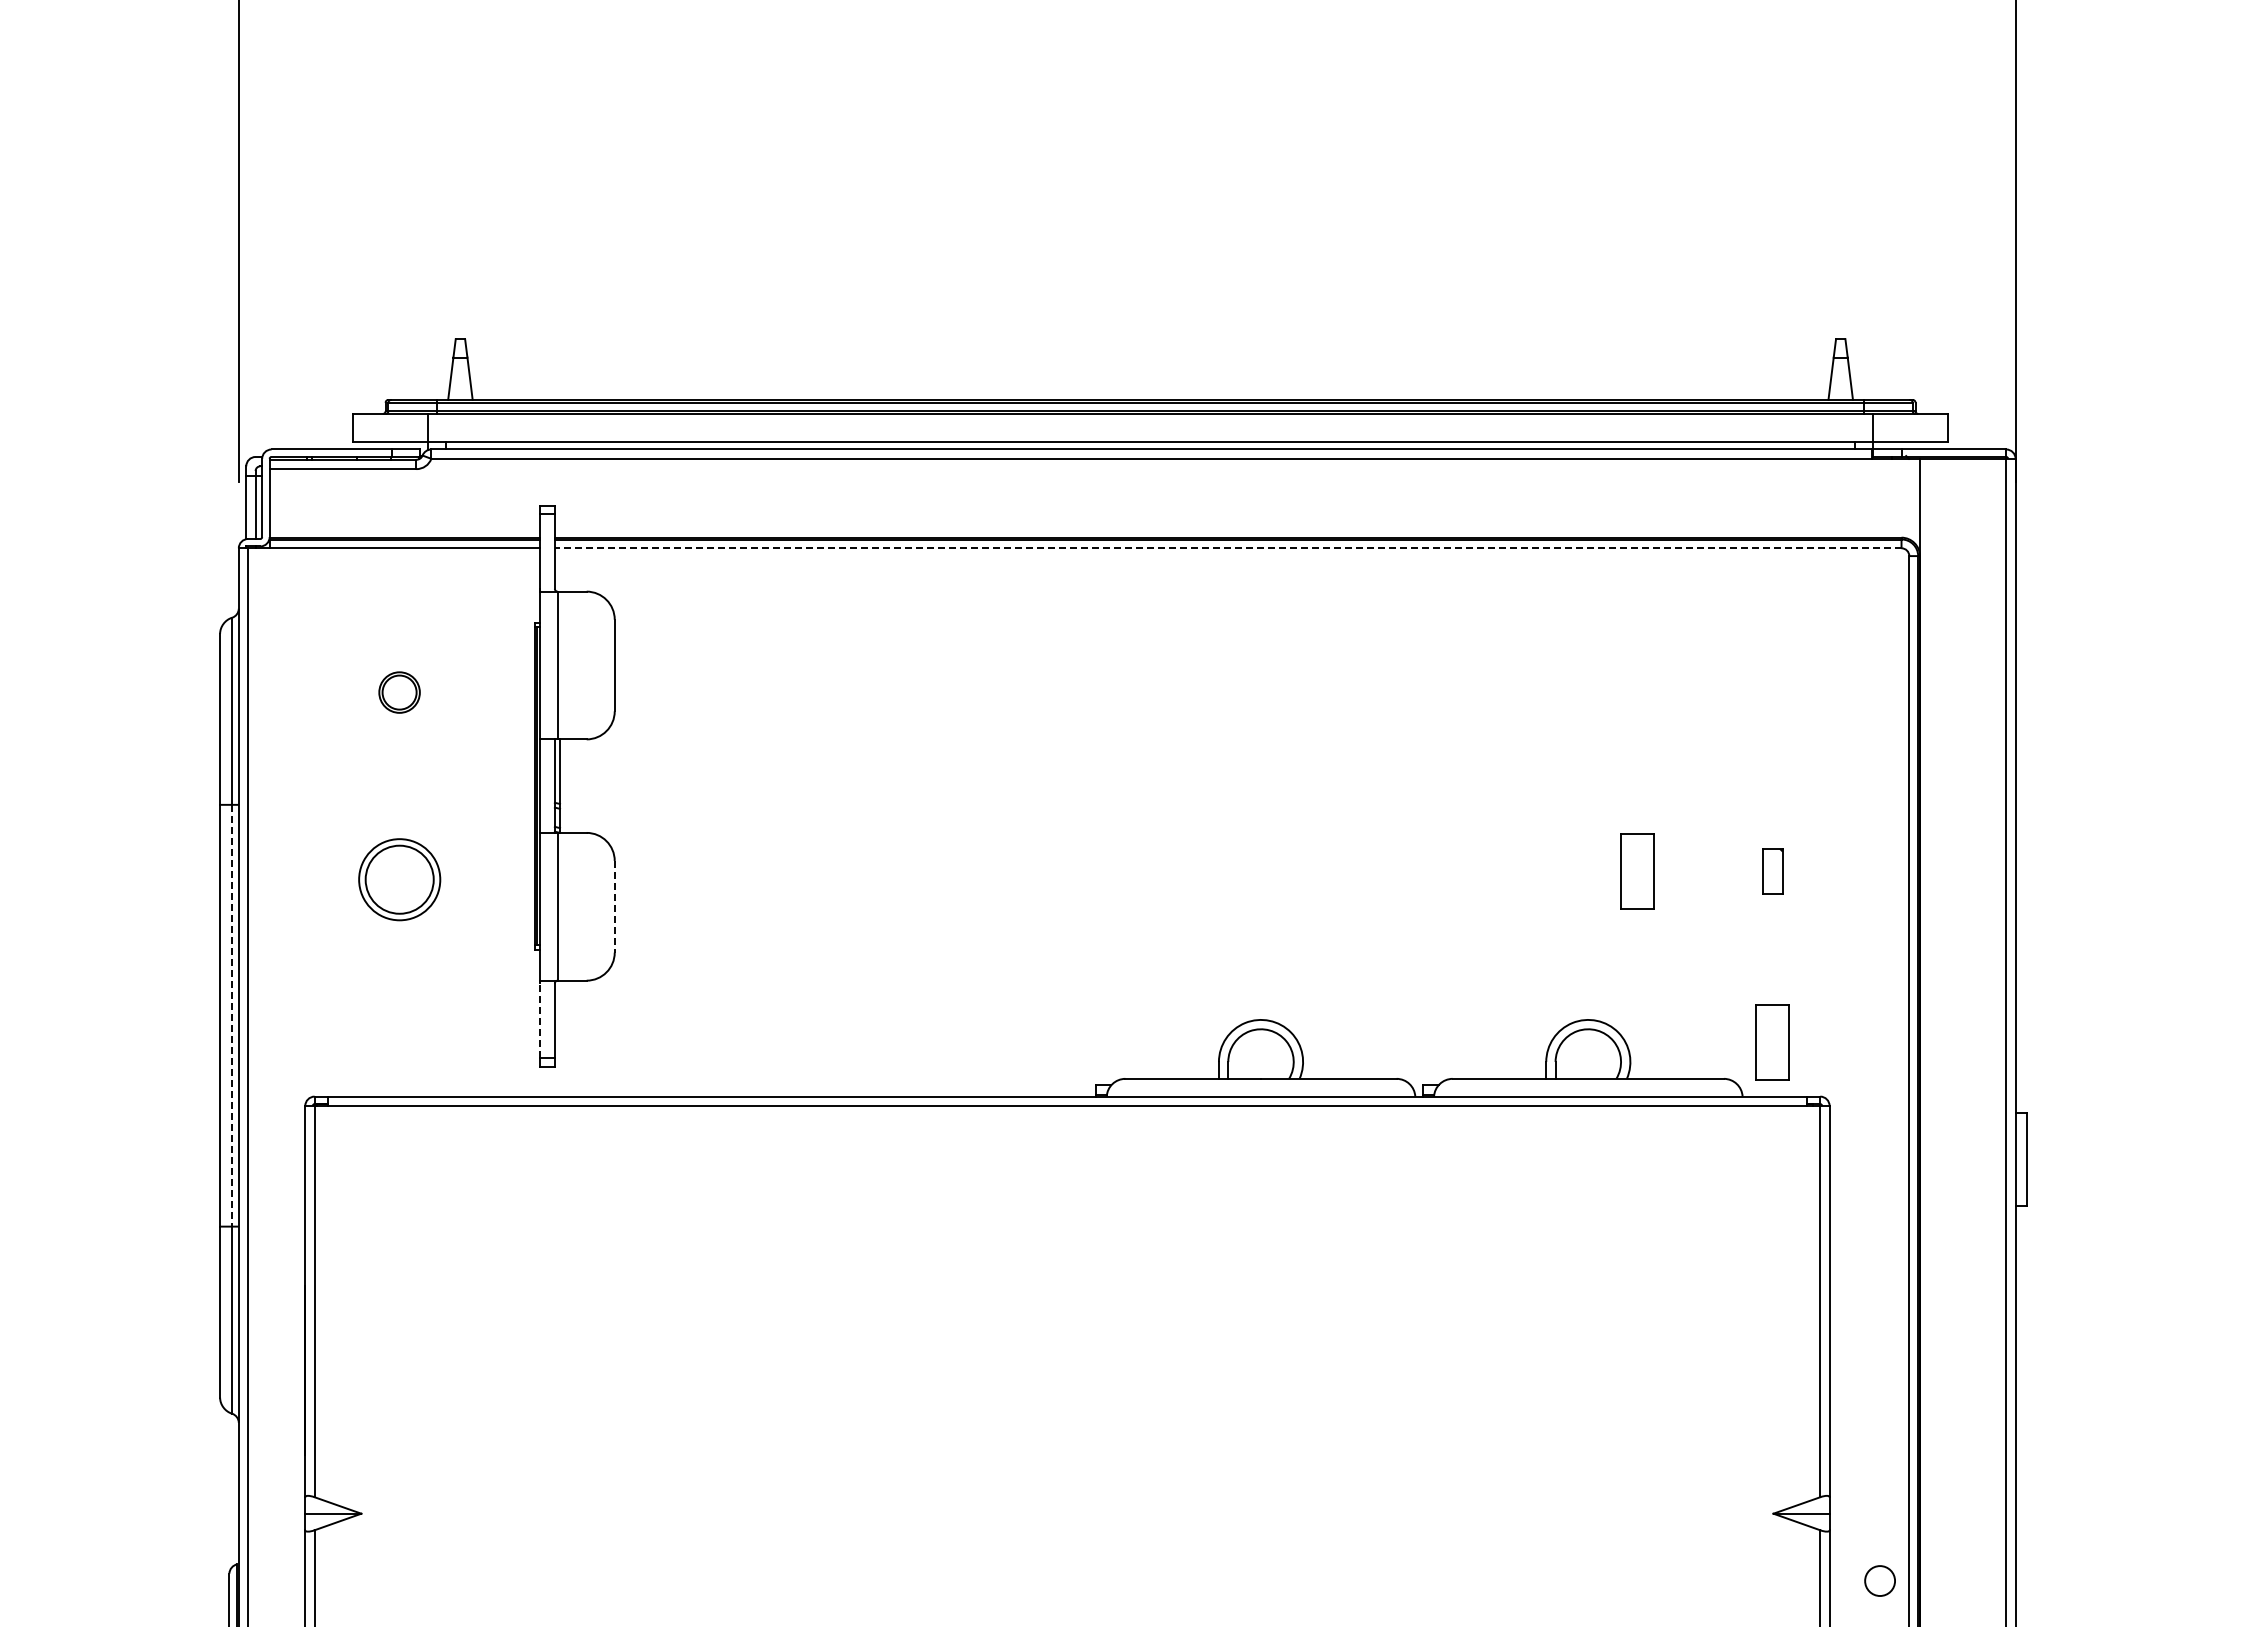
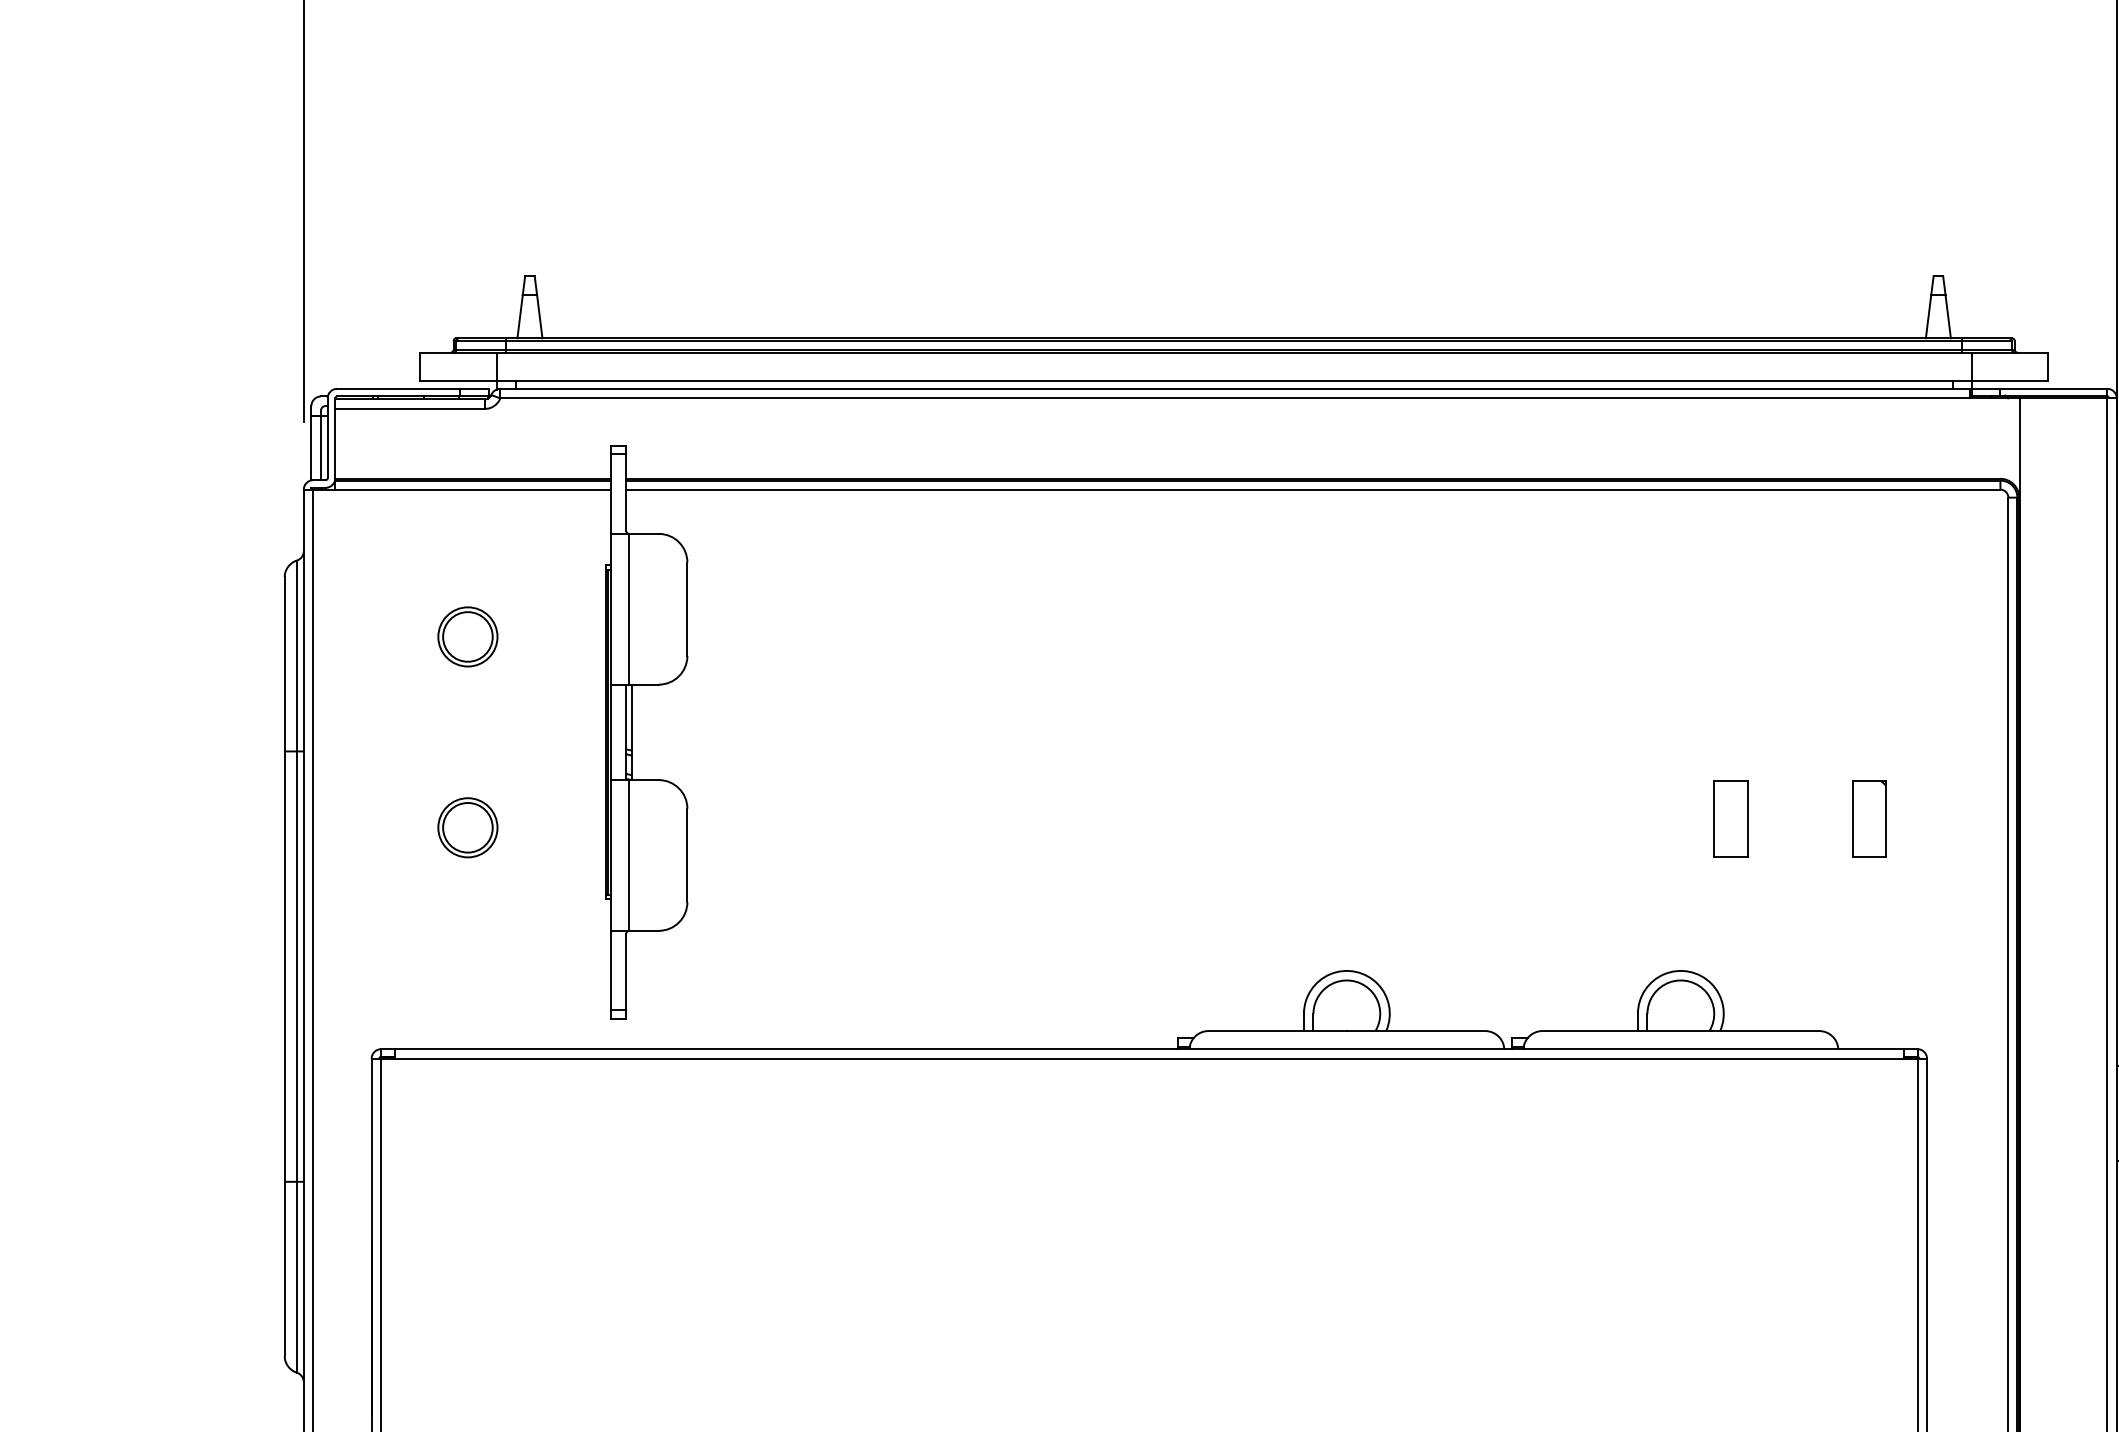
line: (1227, 548) -> (1312, 489), dashed -> solid
part: (399, 692) -> (467, 636), size x1.43
part: (1772, 871) -> (1868, 819), size x1.67
part: (399, 879) -> (467, 827), size x0.71
line: (614, 906) -> (687, 855), dashed -> solid
line: (232, 1015) -> (297, 966), dashed -> solid
line: (539, 1020) -> (610, 971), dashed -> solid
part: (1772, 1042) -> (1868, 993), removed

